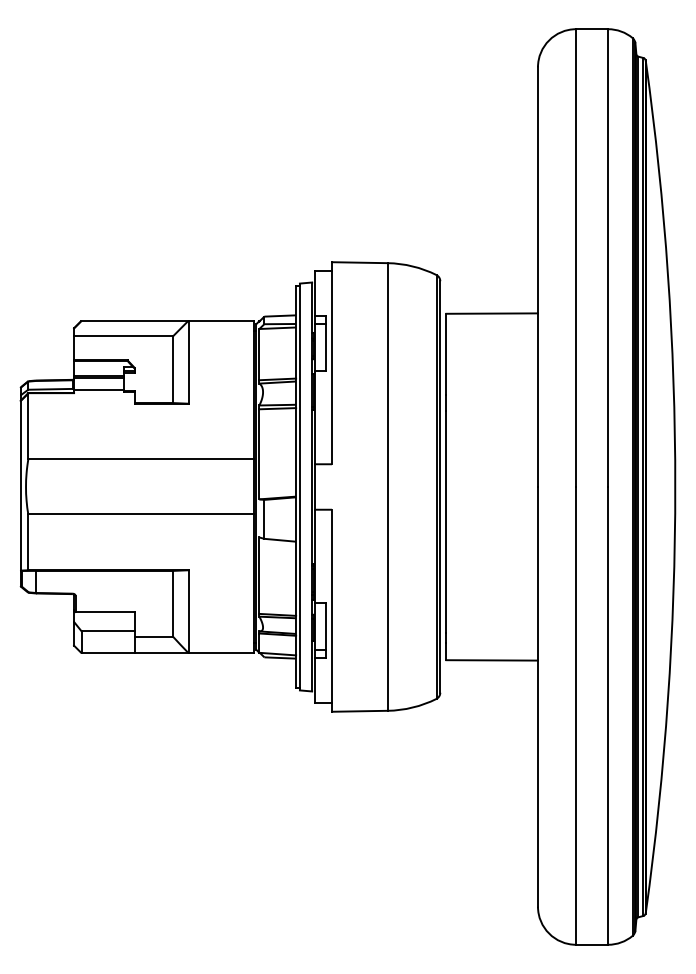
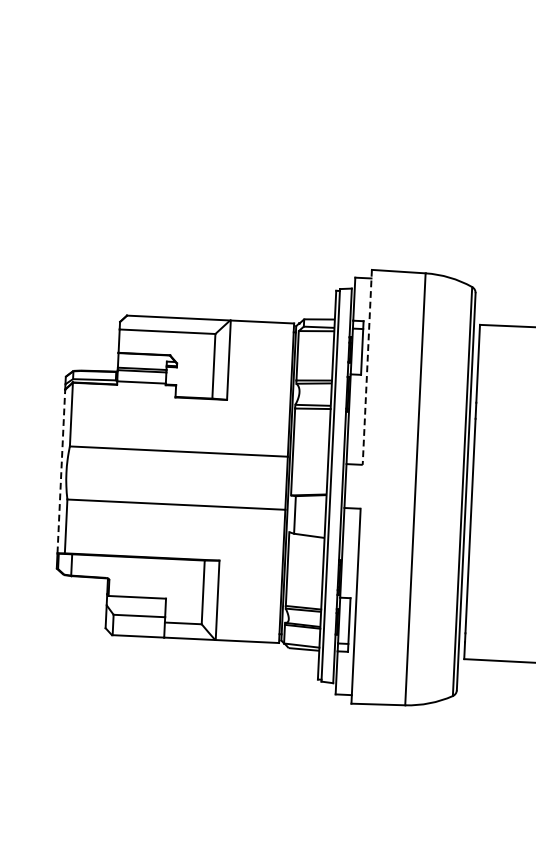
line: (331, 363) -> (366, 367), solid -> dashed
line: (20, 485) -> (61, 471), solid -> dashed

